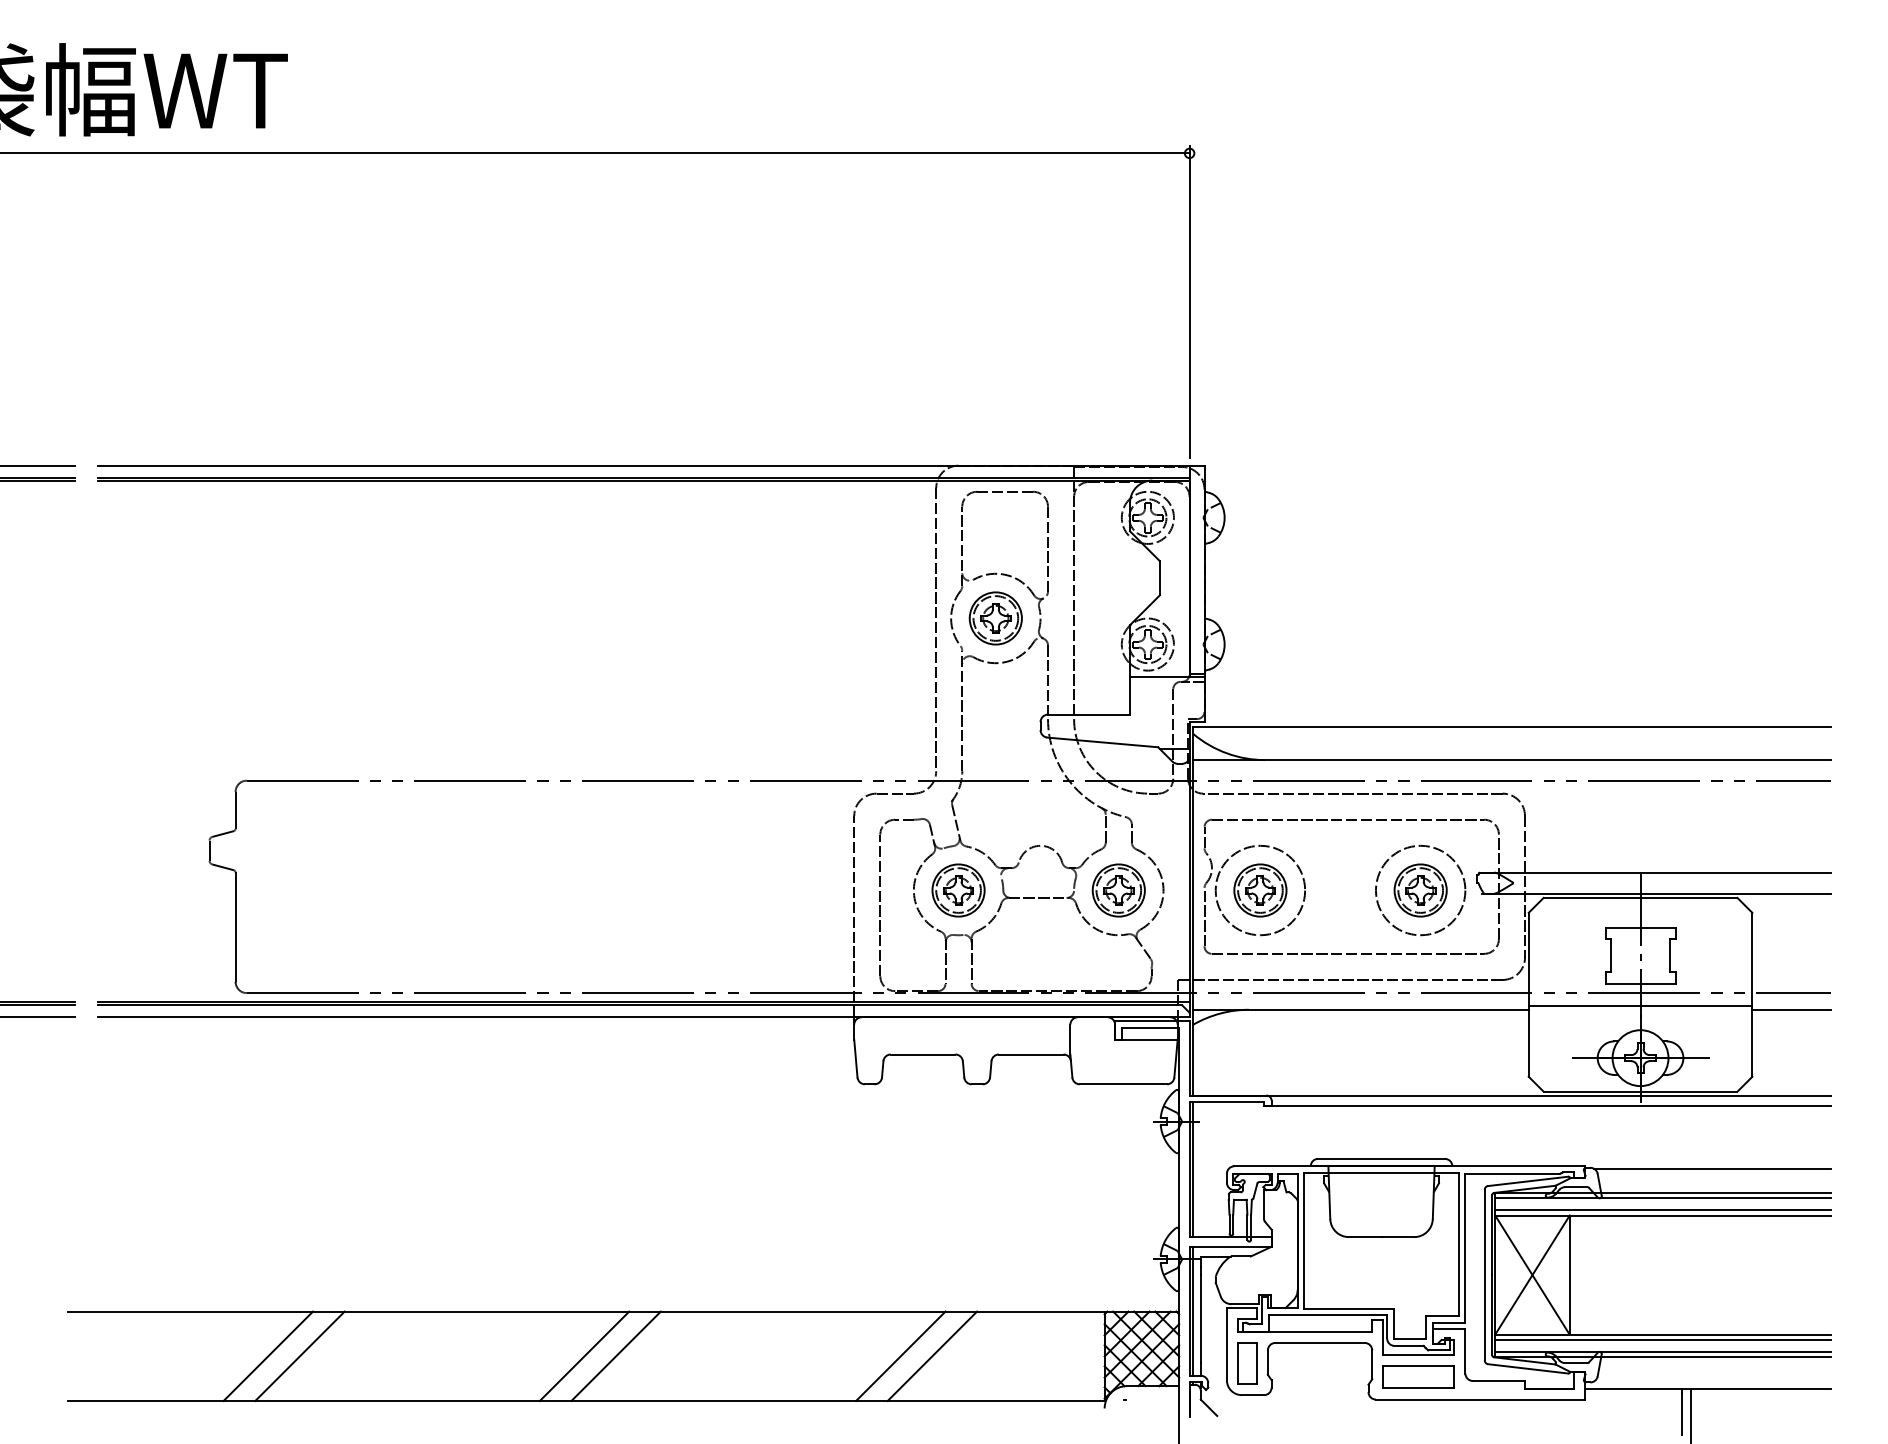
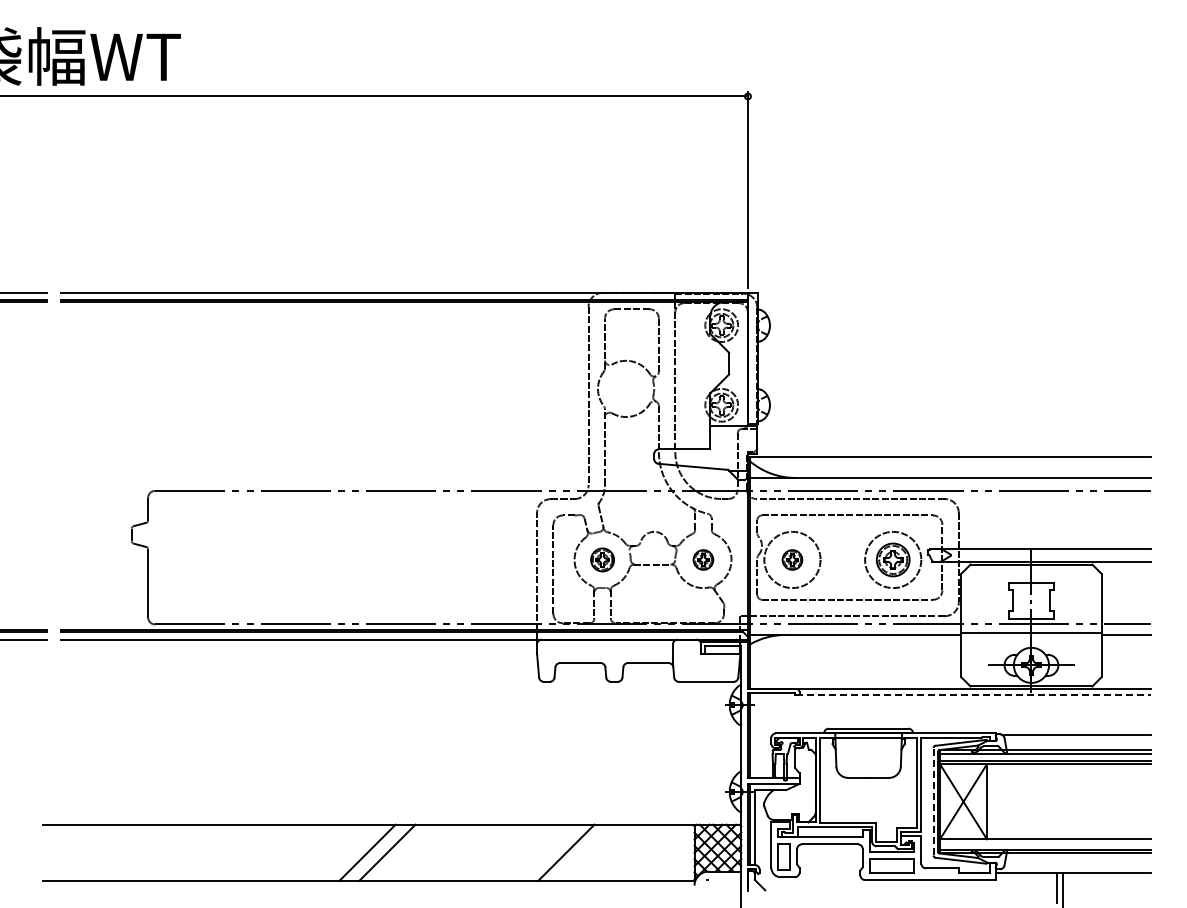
part: (994, 617) -> (625, 388), removed
part: (958, 889) -> (602, 559), size x0.7
part: (1118, 889) -> (703, 559), size x0.6
part: (1260, 889) -> (792, 559), size x0.6
line: (1548, 1106) -> (973, 695), solid -> dashed
line: (1484, 1274) -> (933, 801), solid -> dashed
line: (1662, 1339) -> (1045, 842), removed
line: (268, 1355) -> (168, 852), removed
line: (299, 1355) -> (188, 852), removed
line: (932, 1355) -> (586, 852), removed

